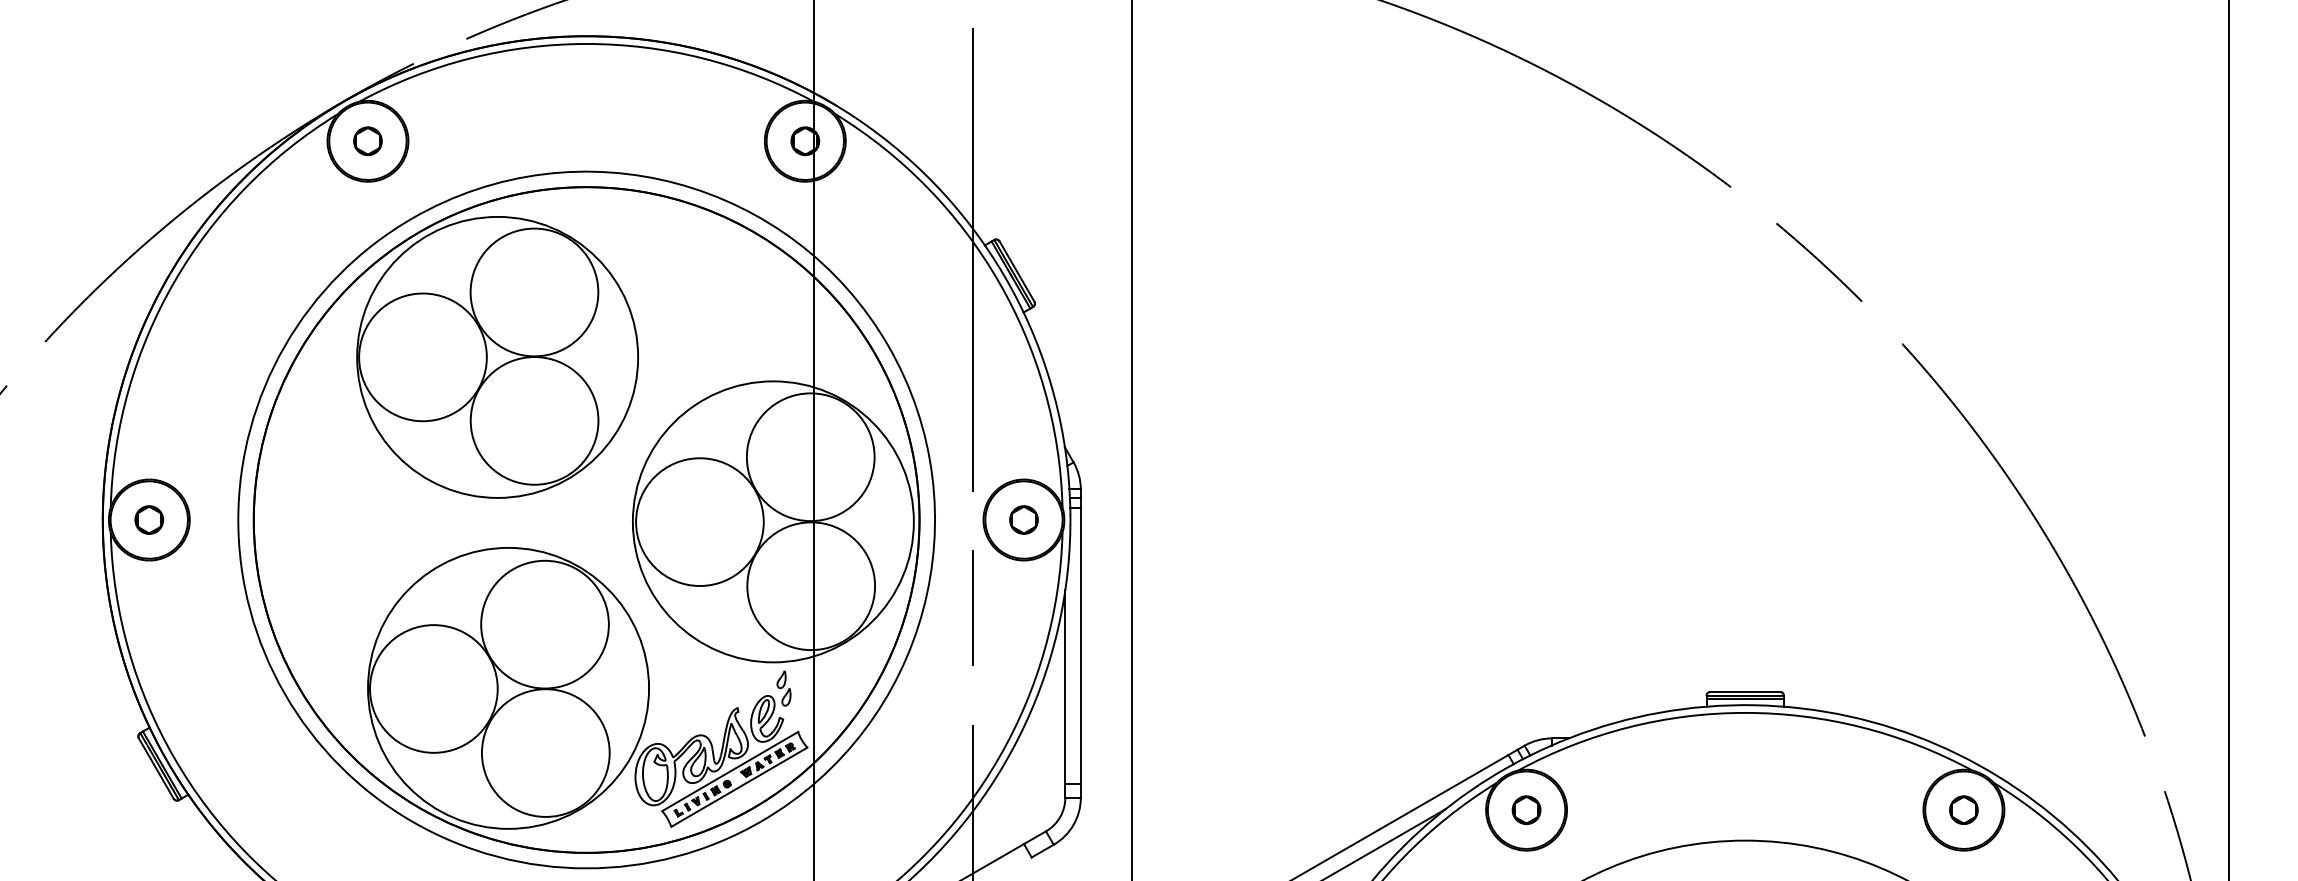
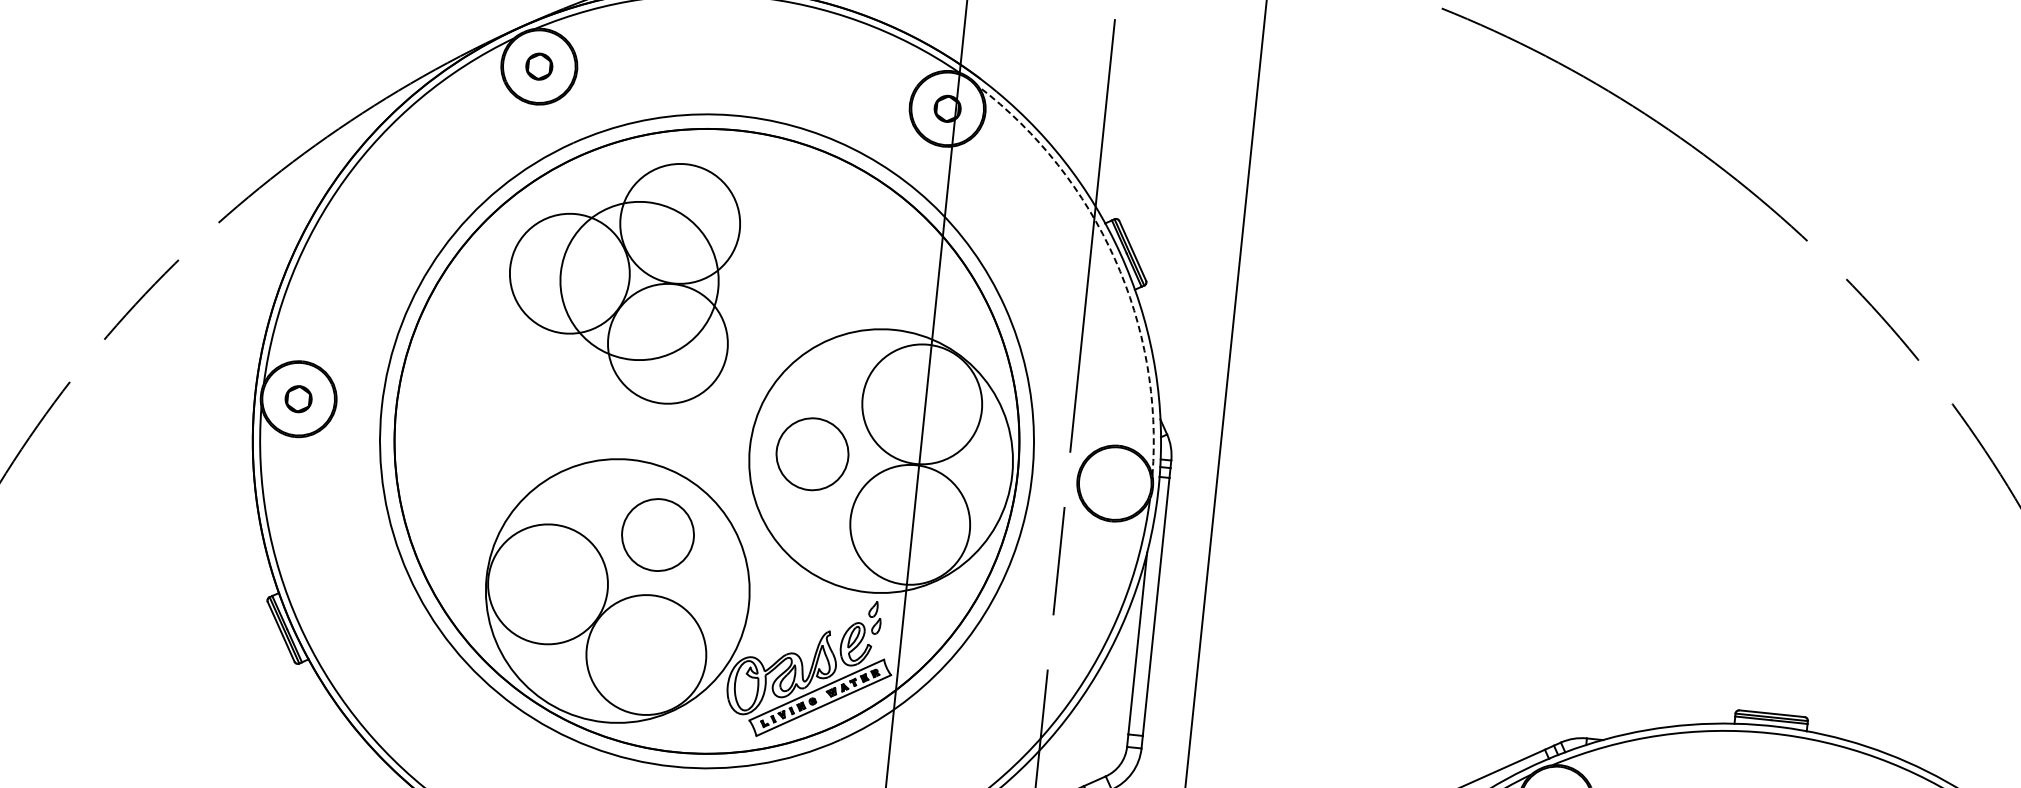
arc: (998, 282) -> (1114, 259), solid -> dashed
circle: (497, 356) -> (639, 280), size x0.6
part: (1023, 519) -> (1114, 483), removed
circle: (699, 522) -> (812, 454), size x0.6
circle: (544, 624) -> (657, 534), size x0.6

